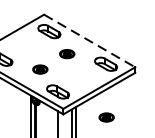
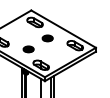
line: (90, 41) -> (64, 29), dashed -> solid
part: (106, 117) -> (75, 83), removed

